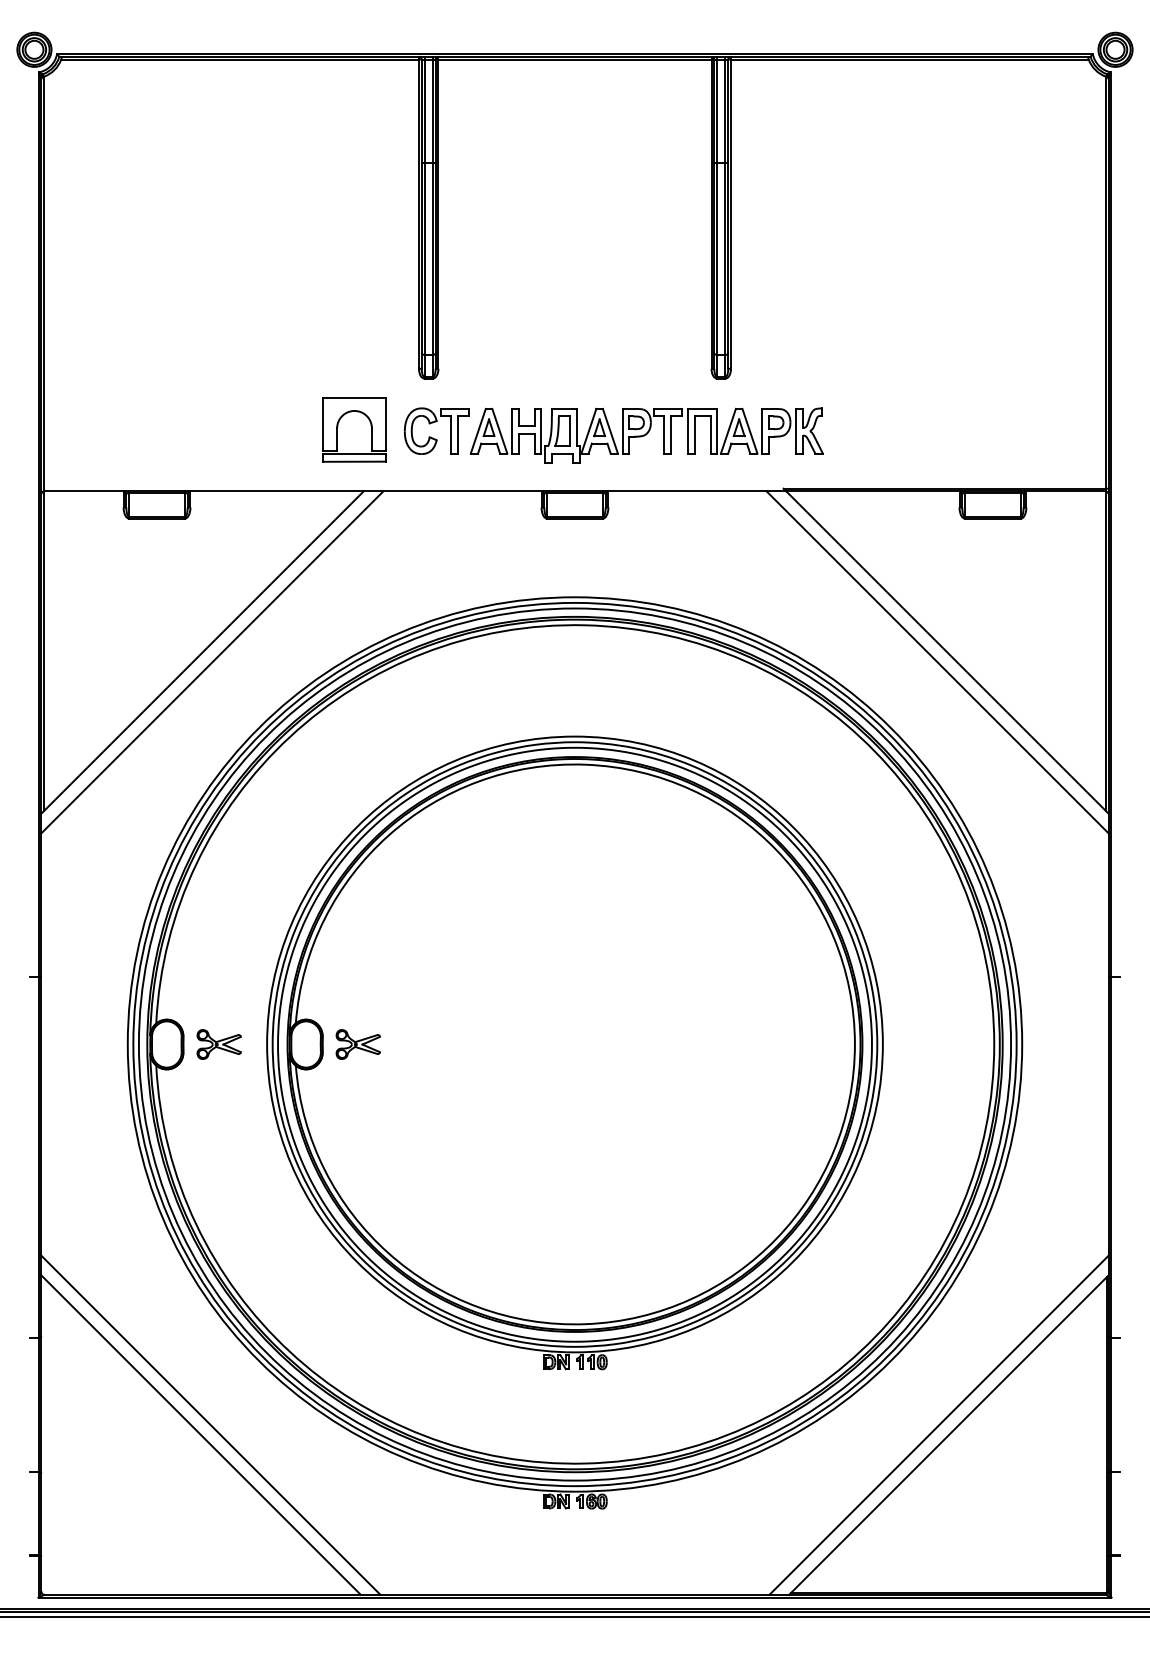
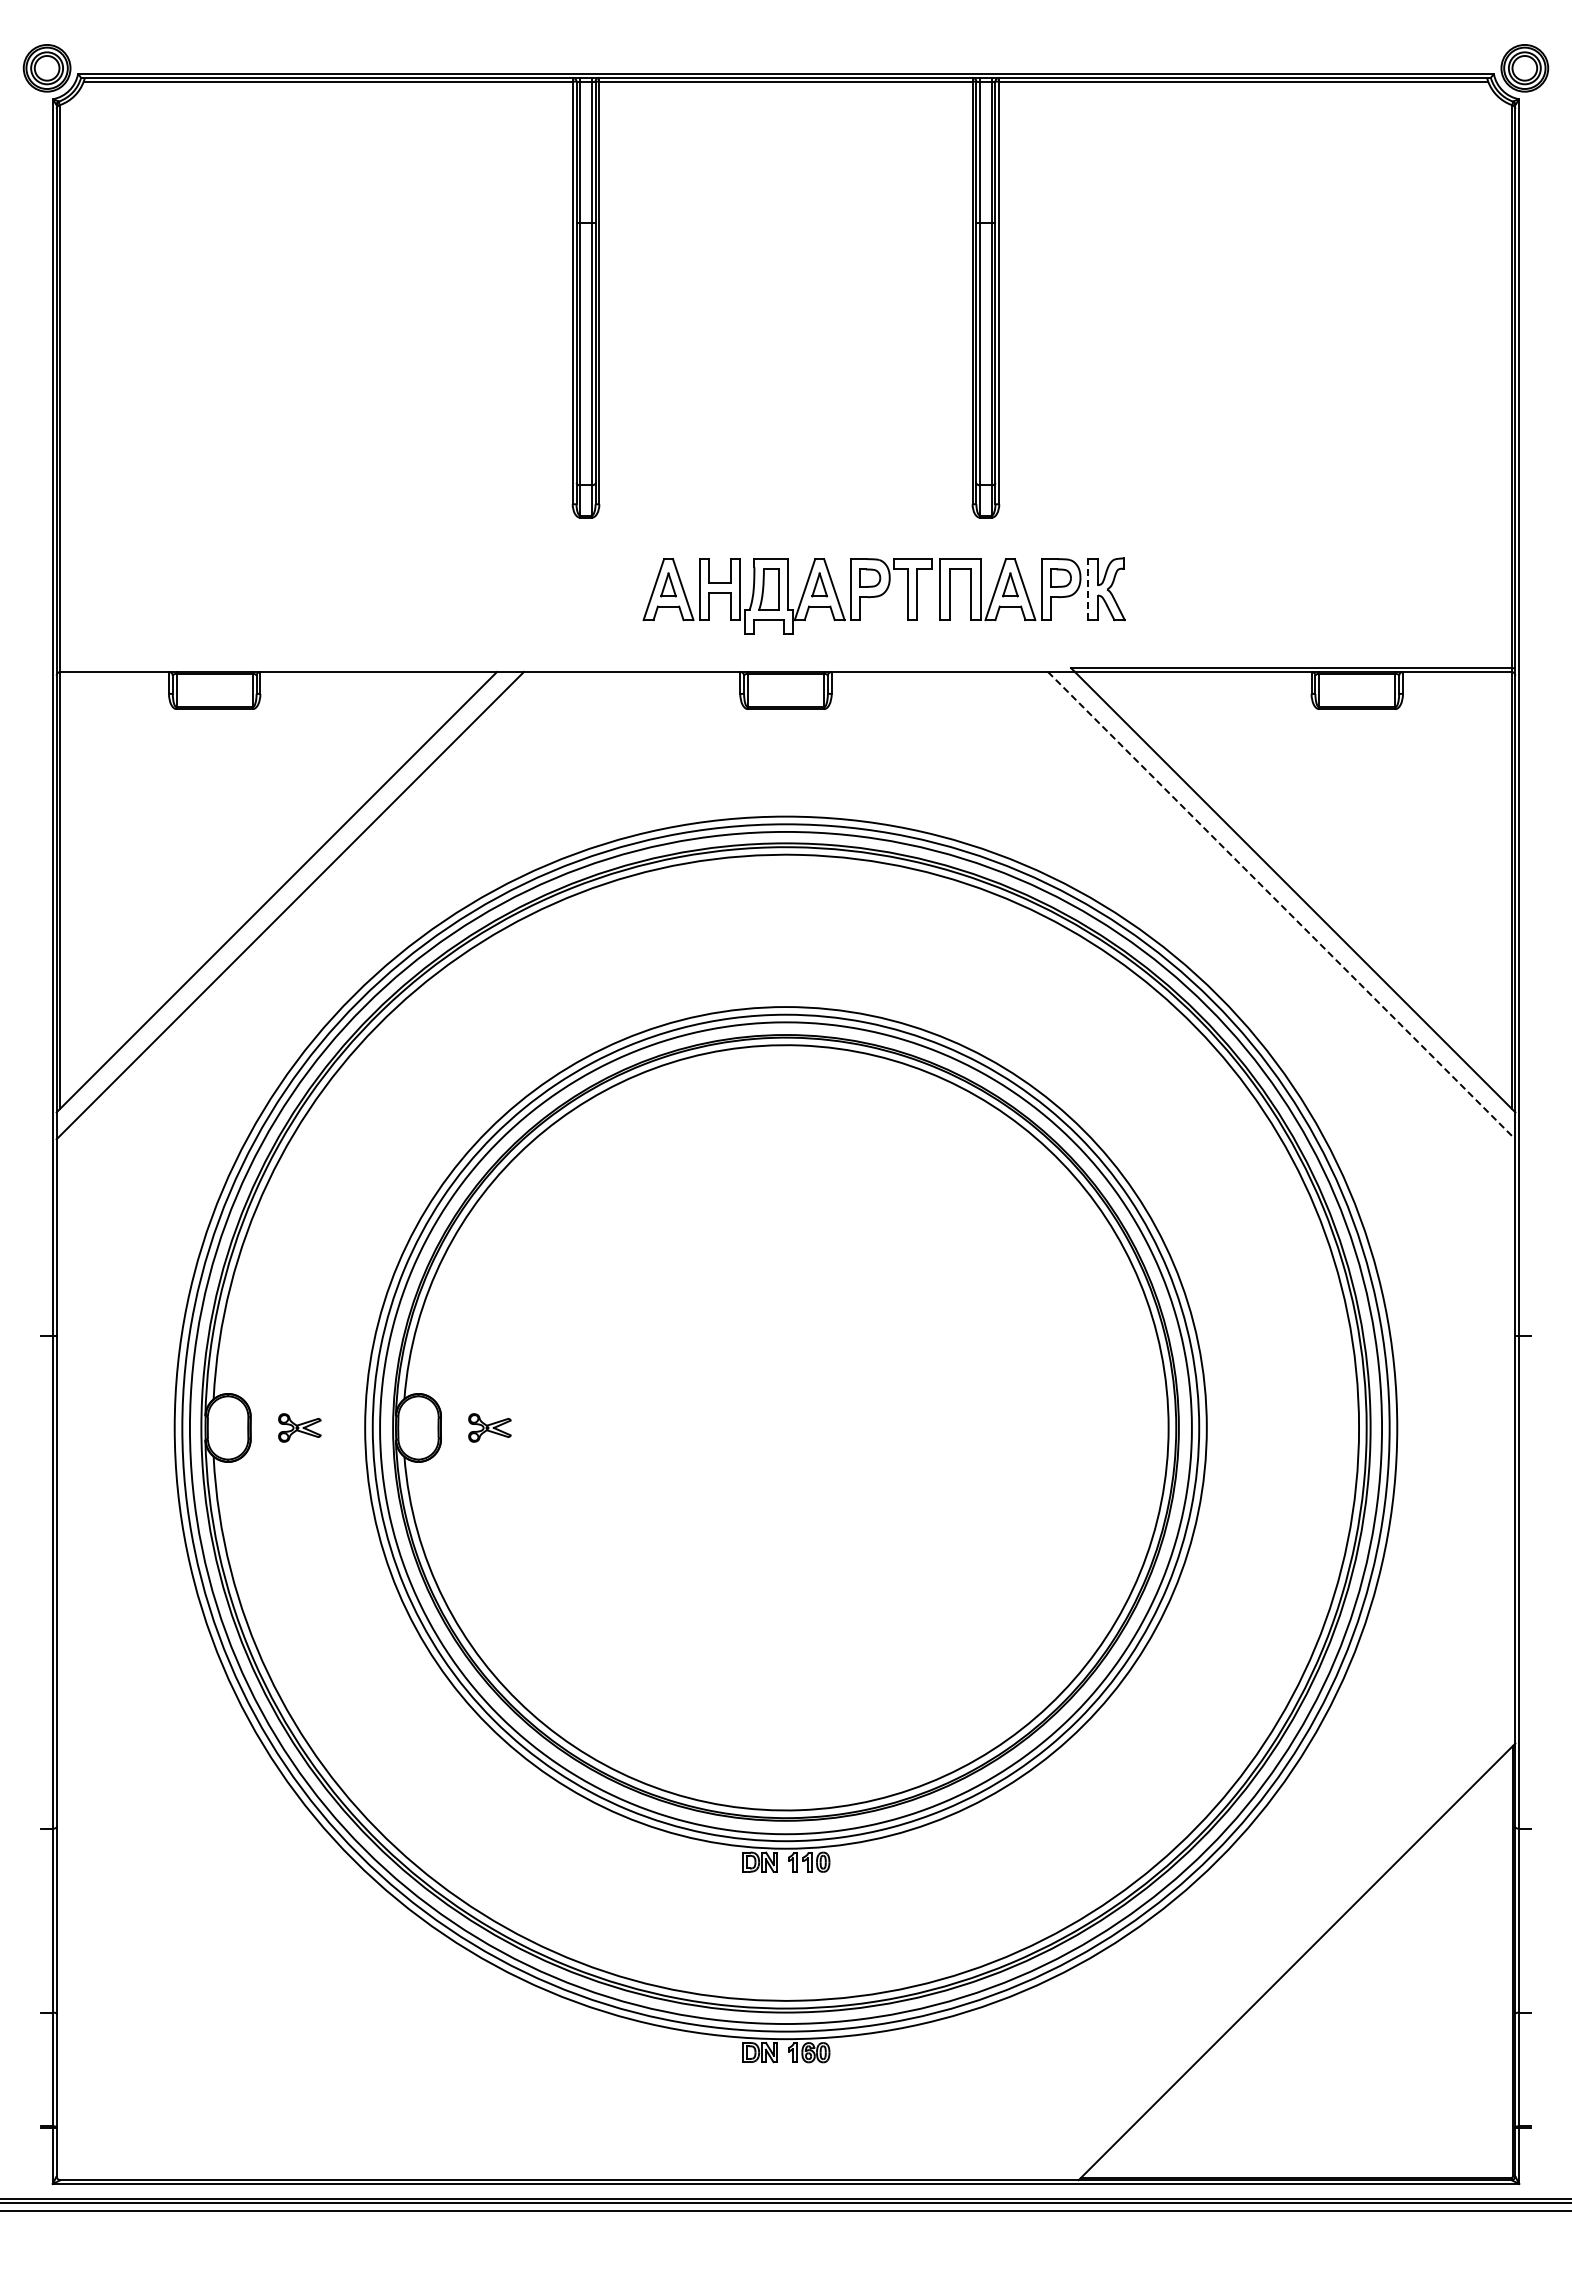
part: (338, 425) -> (462, 581), removed
line: (796, 431) -> (1088, 589), solid -> dashed
part: (434, 438) -> (594, 599), removed
line: (938, 662) -> (1282, 905), solid -> dashed
part: (219, 1044) -> (299, 1427), size x0.7
part: (358, 1044) -> (489, 1427), size x0.7
line: (211, 1425) -> (288, 1948), removed
line: (938, 1425) -> (1283, 1948), removed
line: (200, 1434) -> (274, 1961), removed

